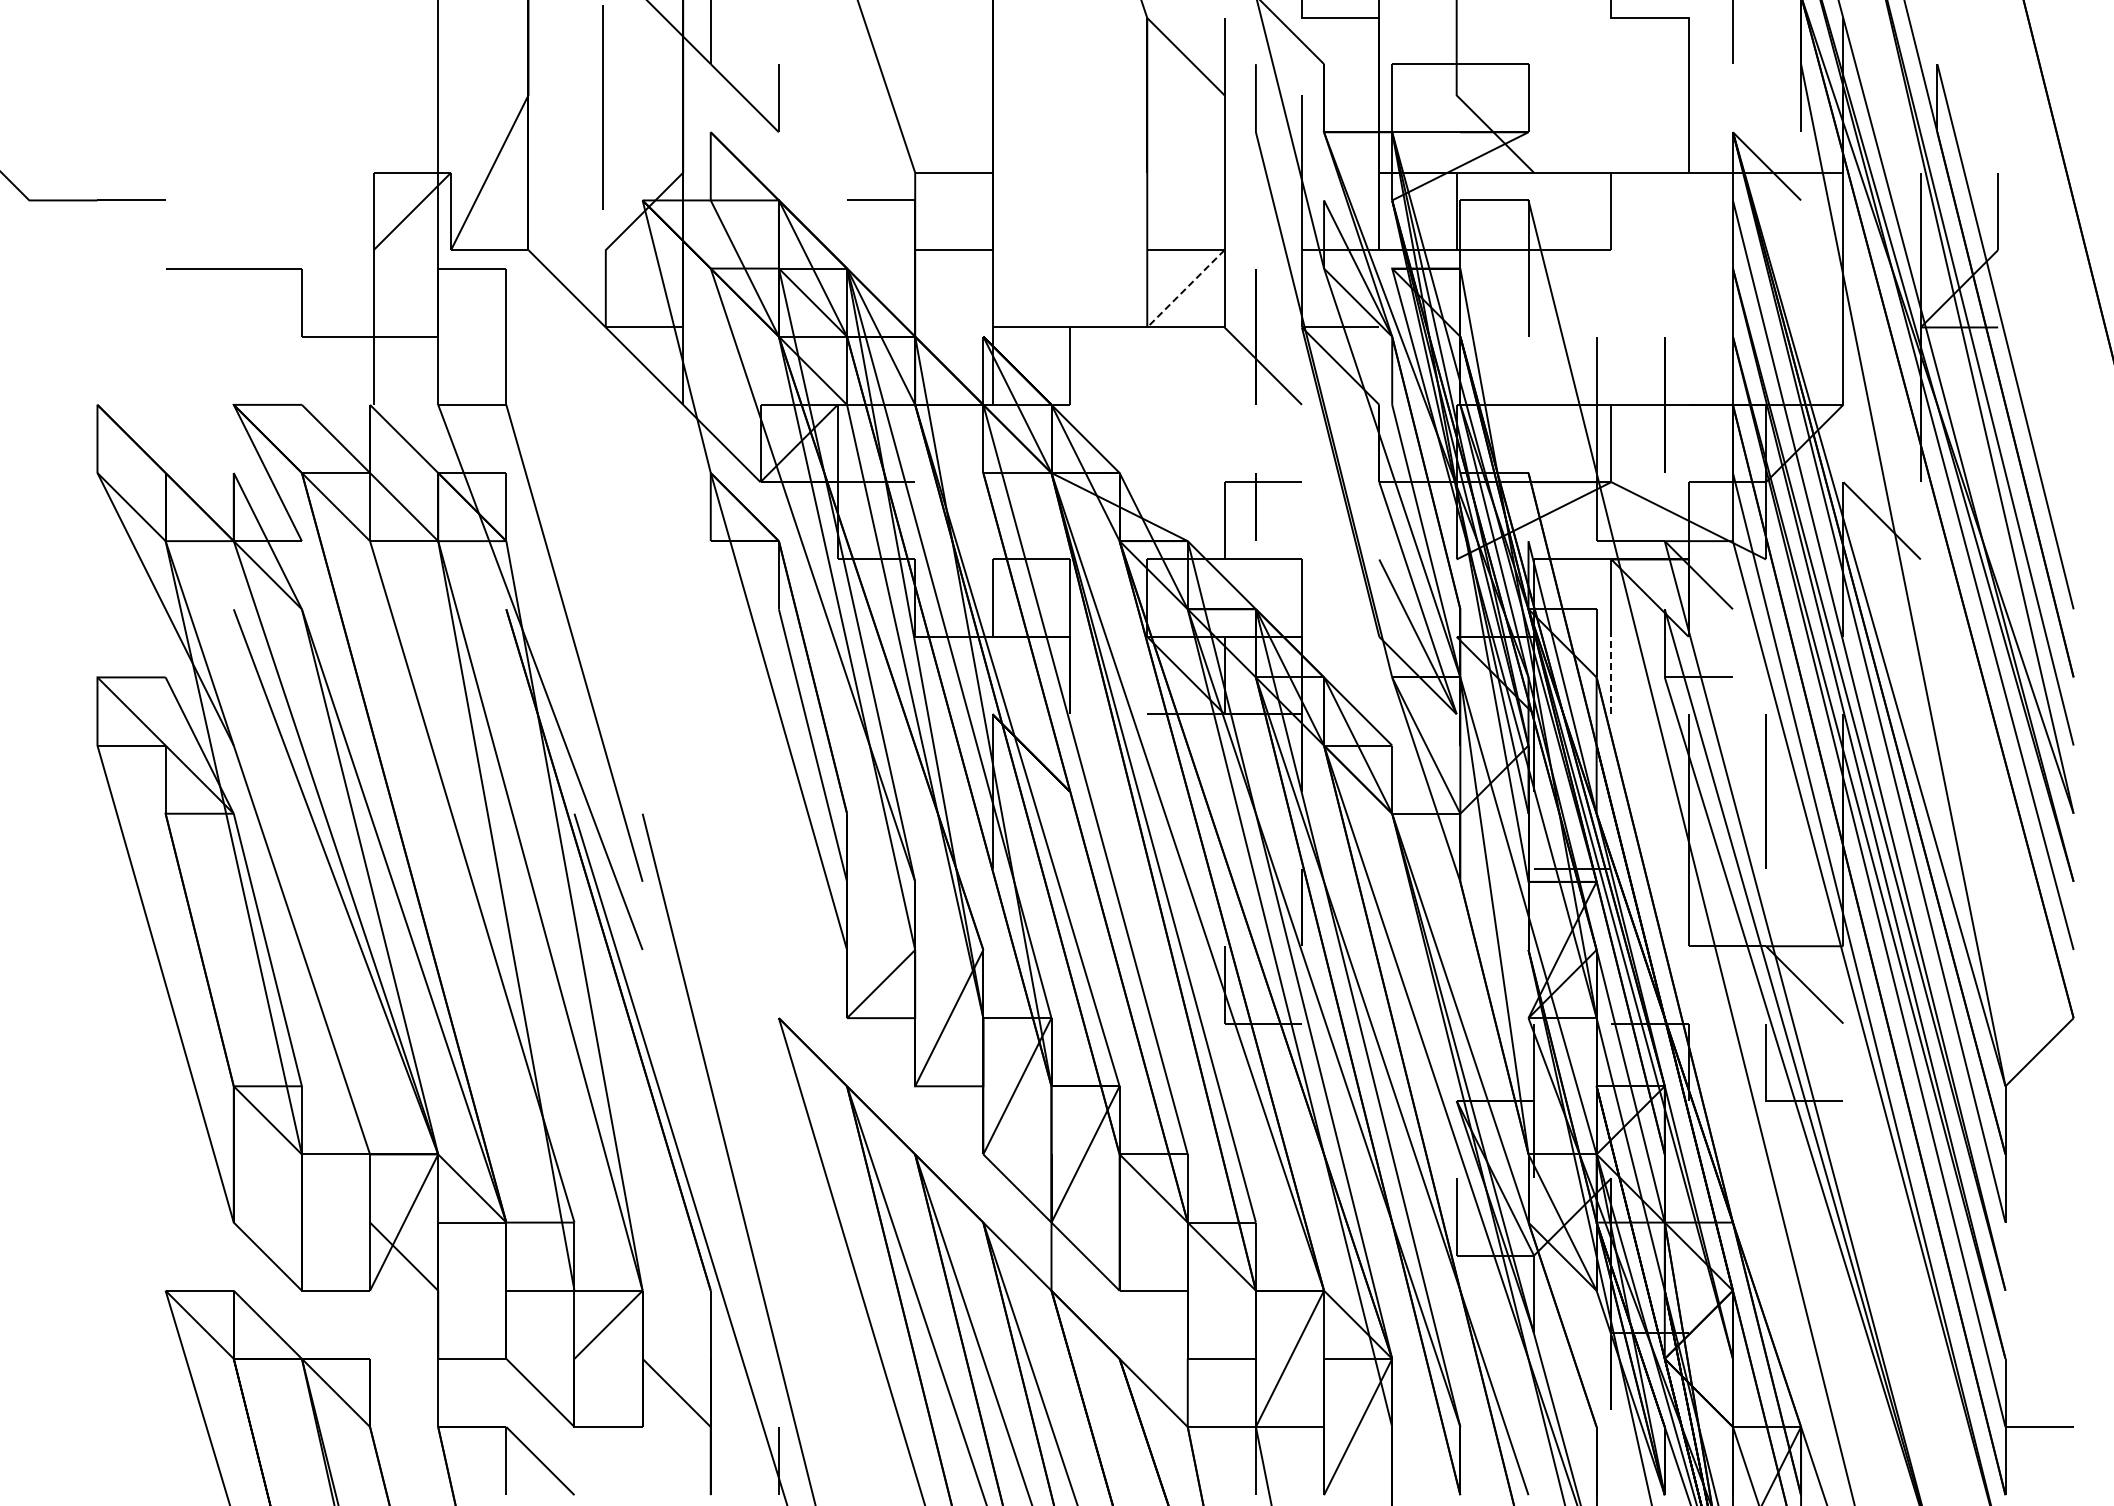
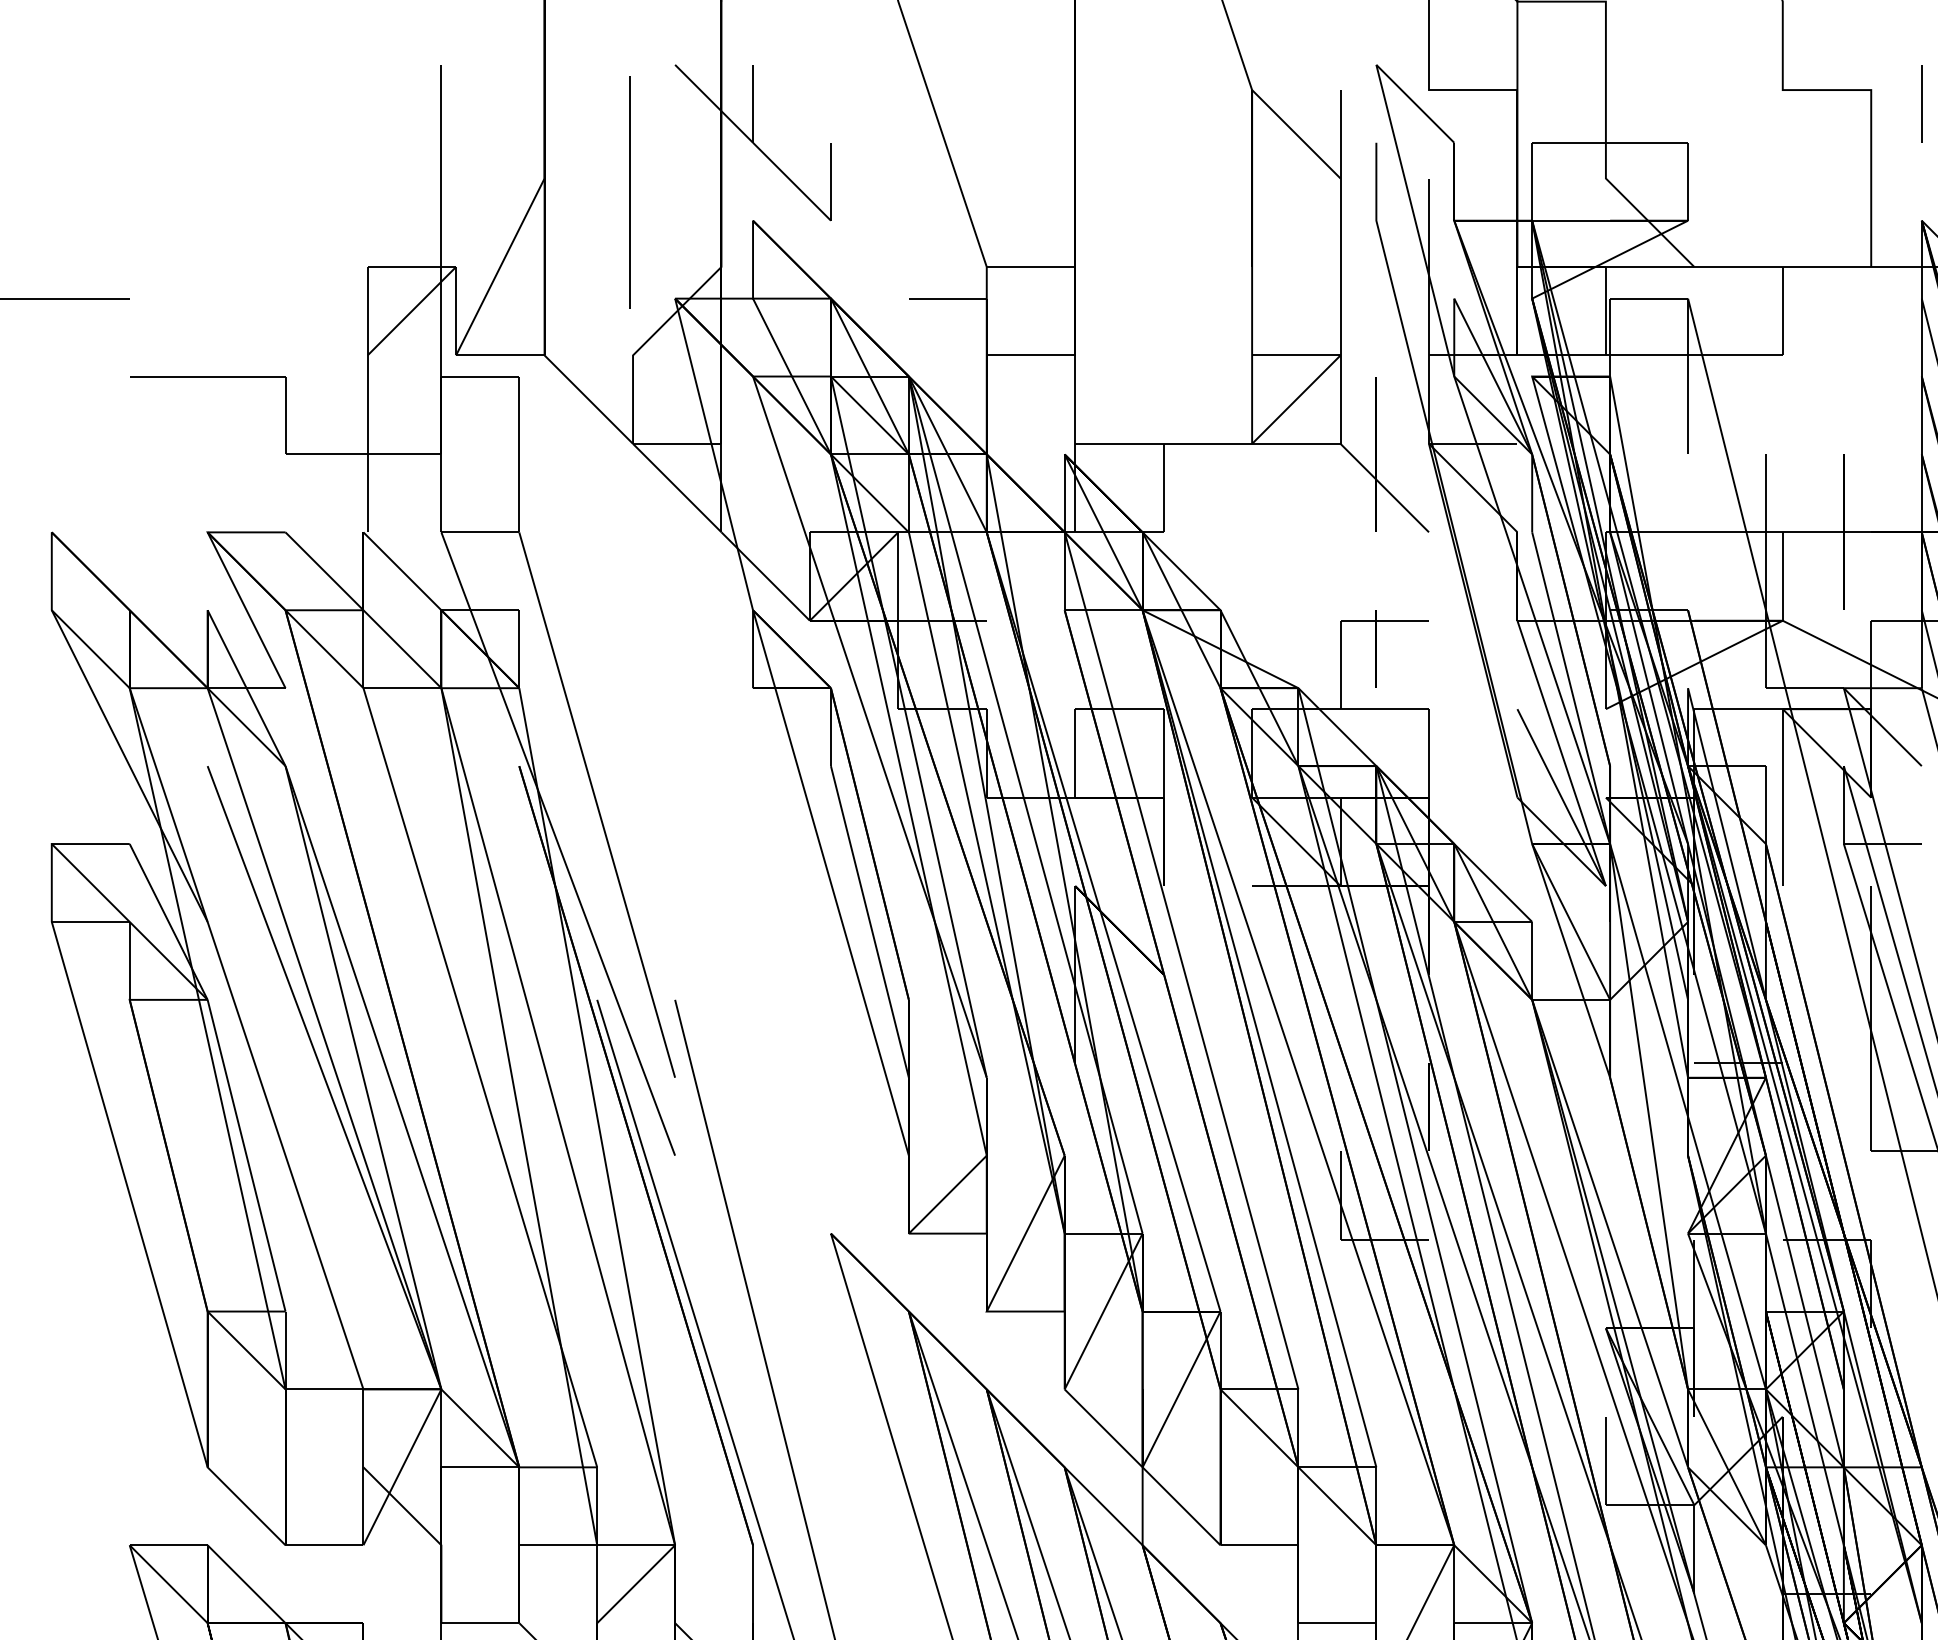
line: (1185, 288) -> (1295, 399), dashed -> solid
line: (1611, 675) -> (1782, 841), dashed -> solid

